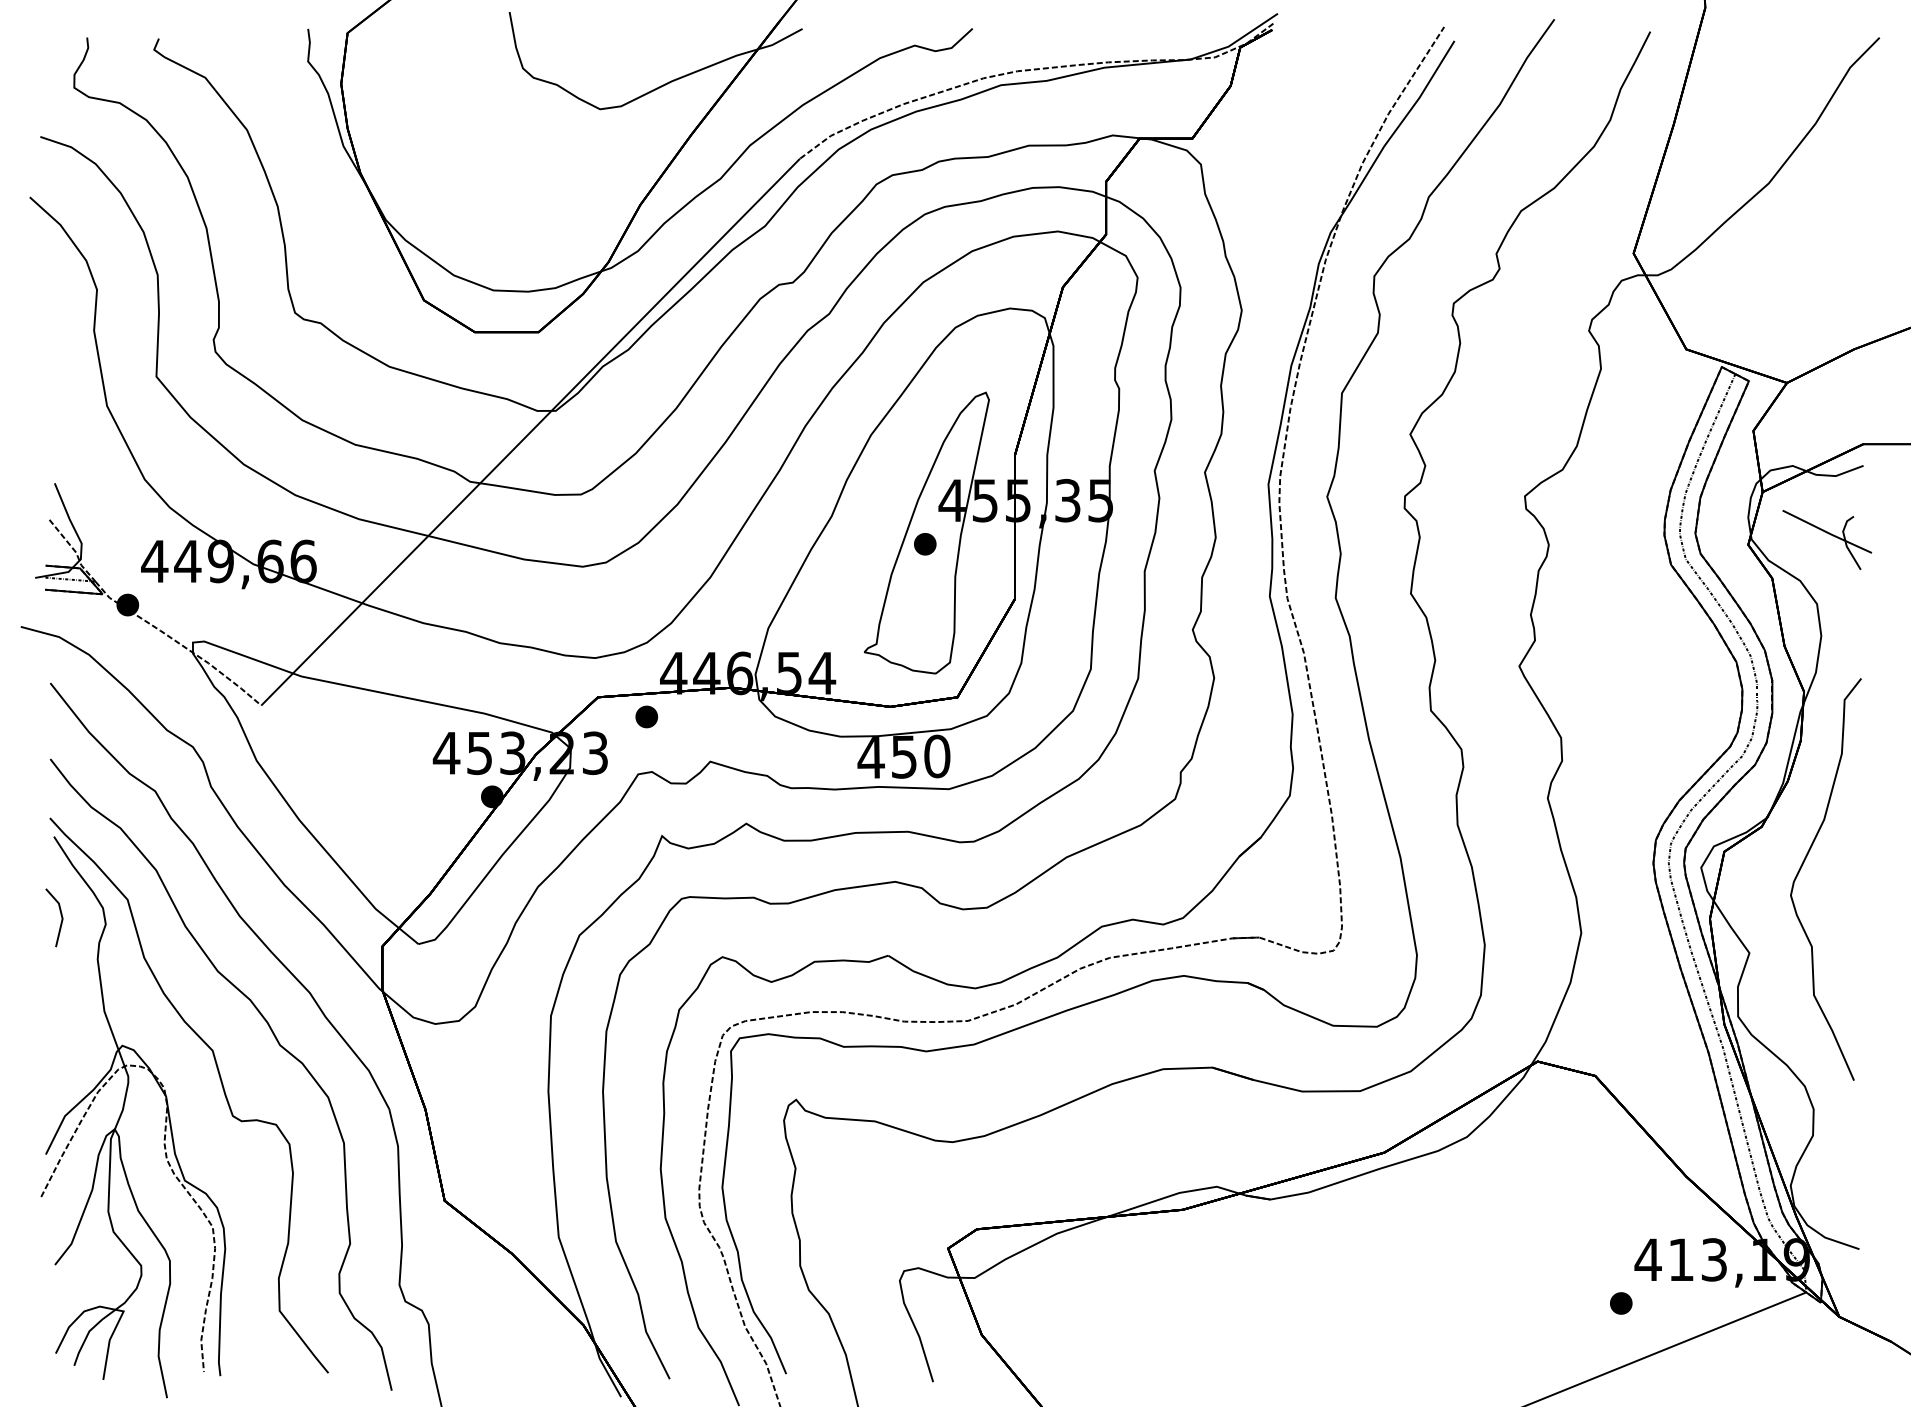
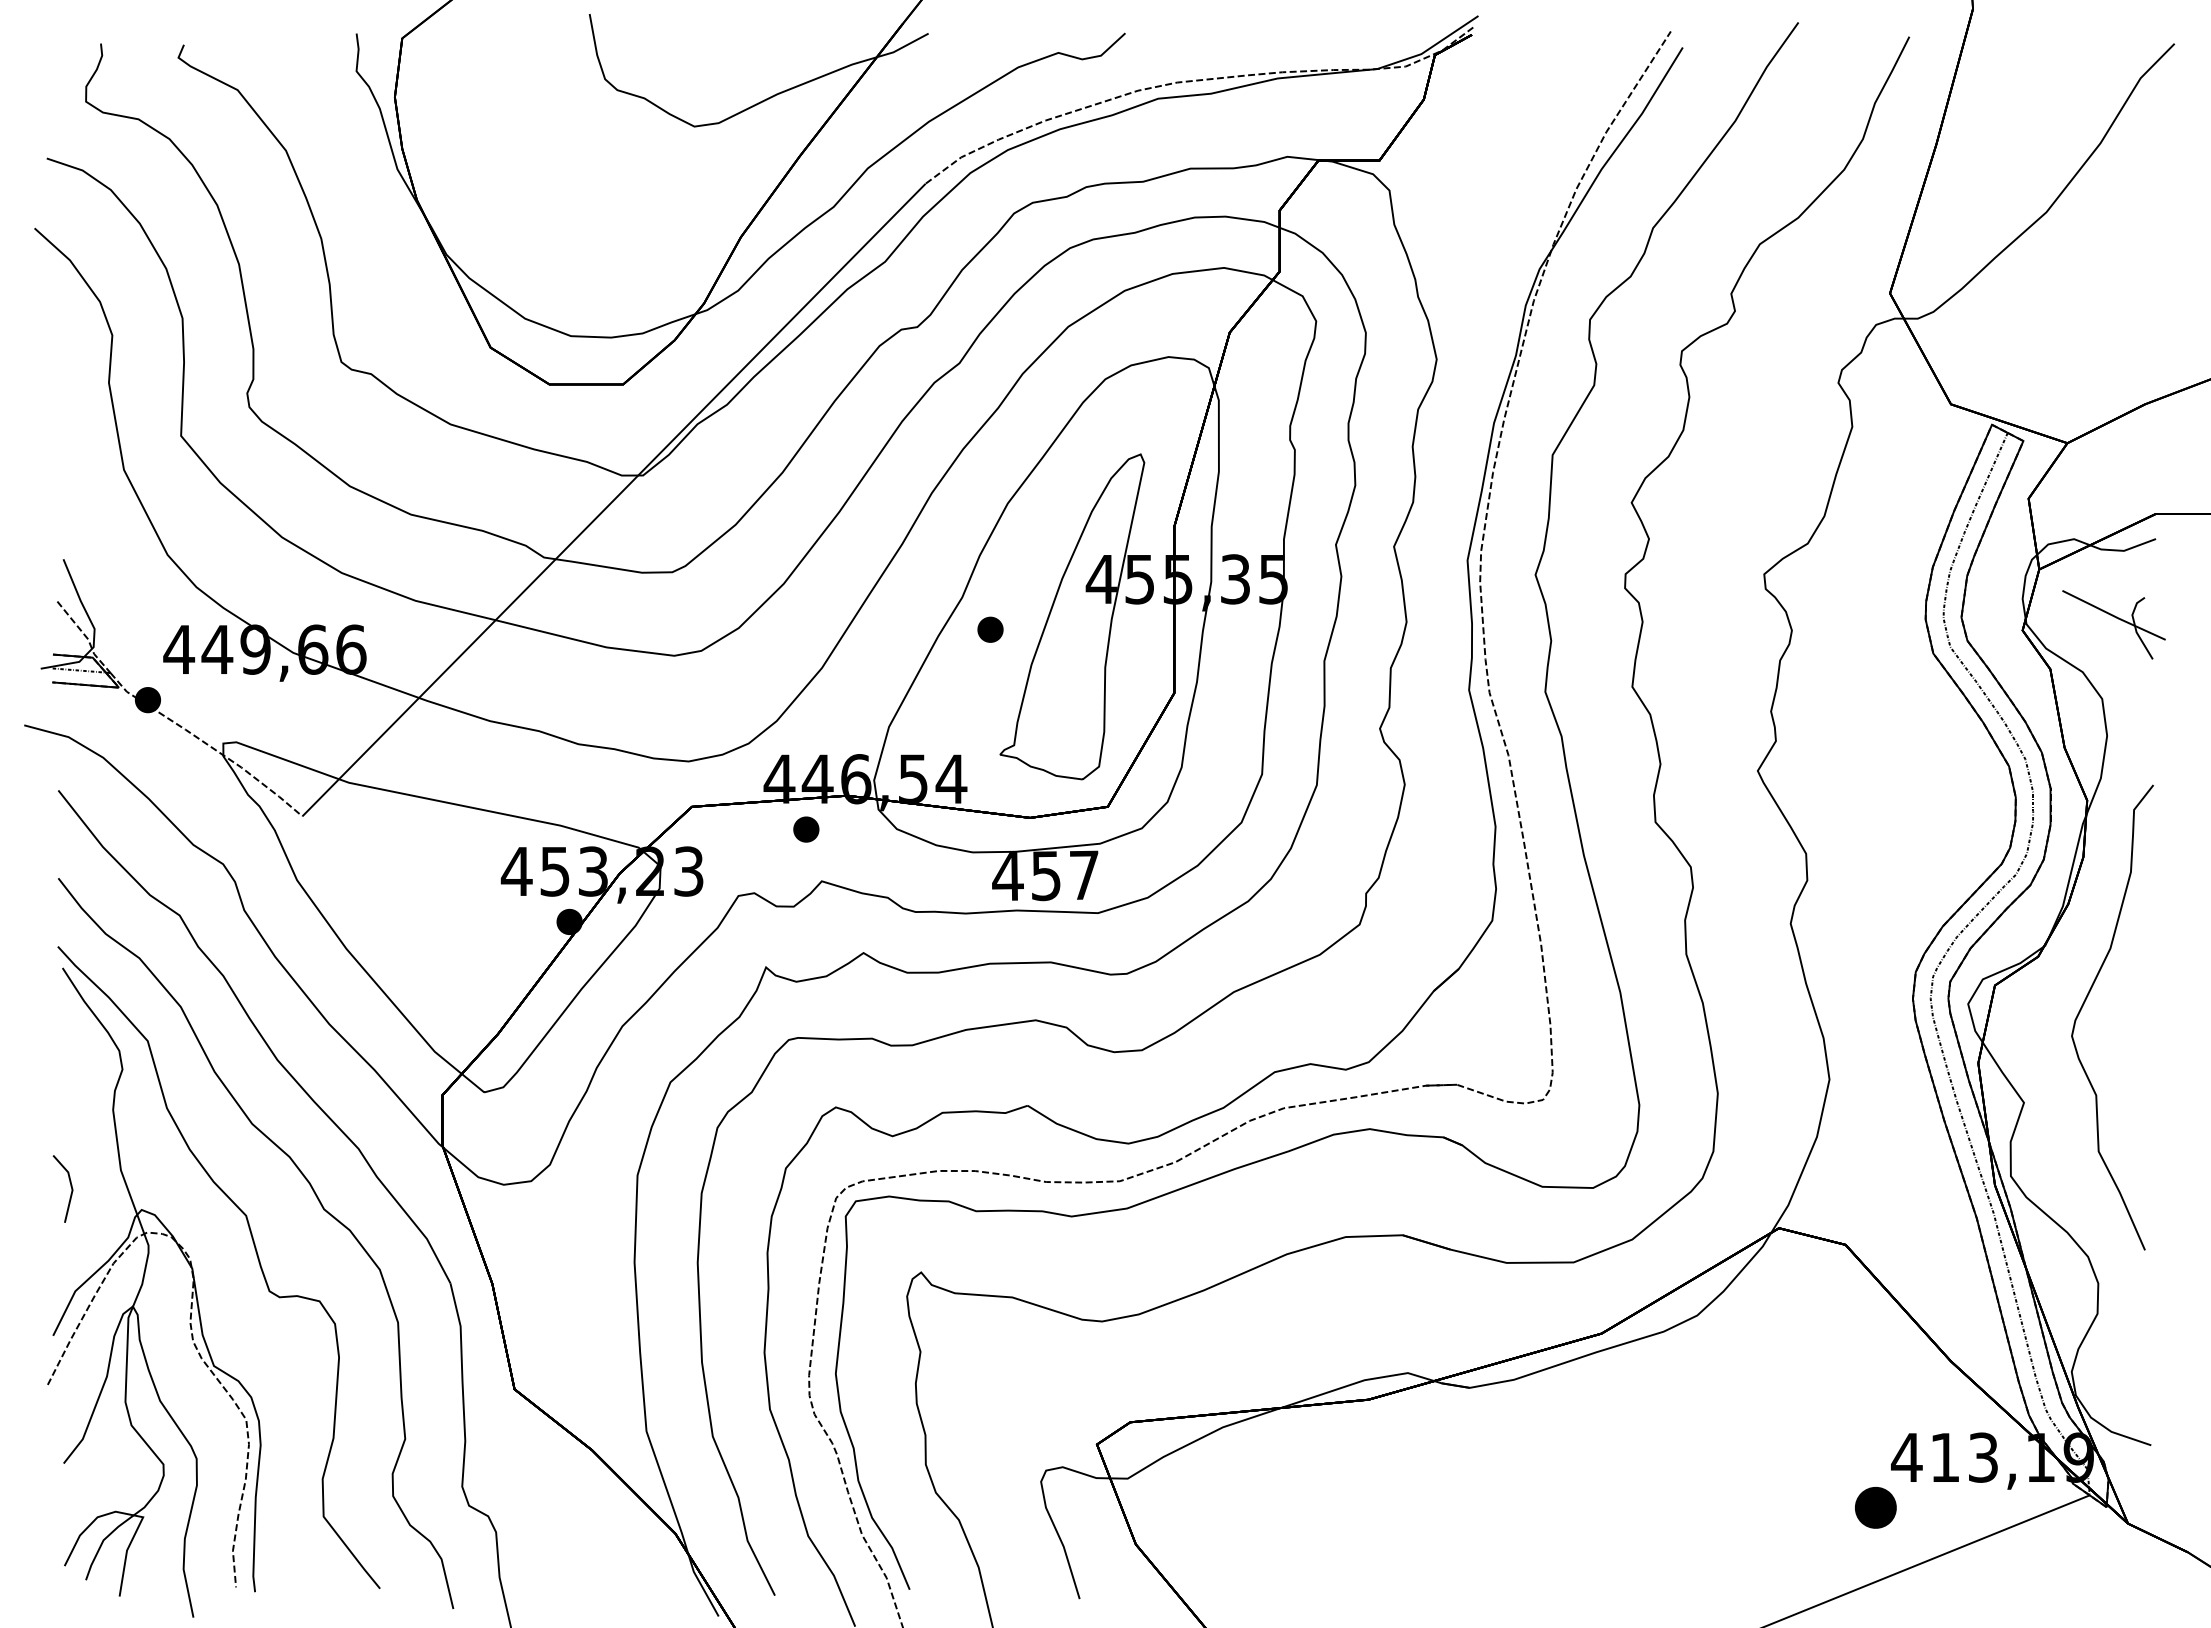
part: (925, 544) -> (990, 629), moved
part: (646, 716) -> (806, 829), moved
text: (937, 756) -> (1084, 875), 450 -> 457
line: (60, 915) -> (70, 1186), moved
part: (1621, 1303) -> (1875, 1508), size x1.6

